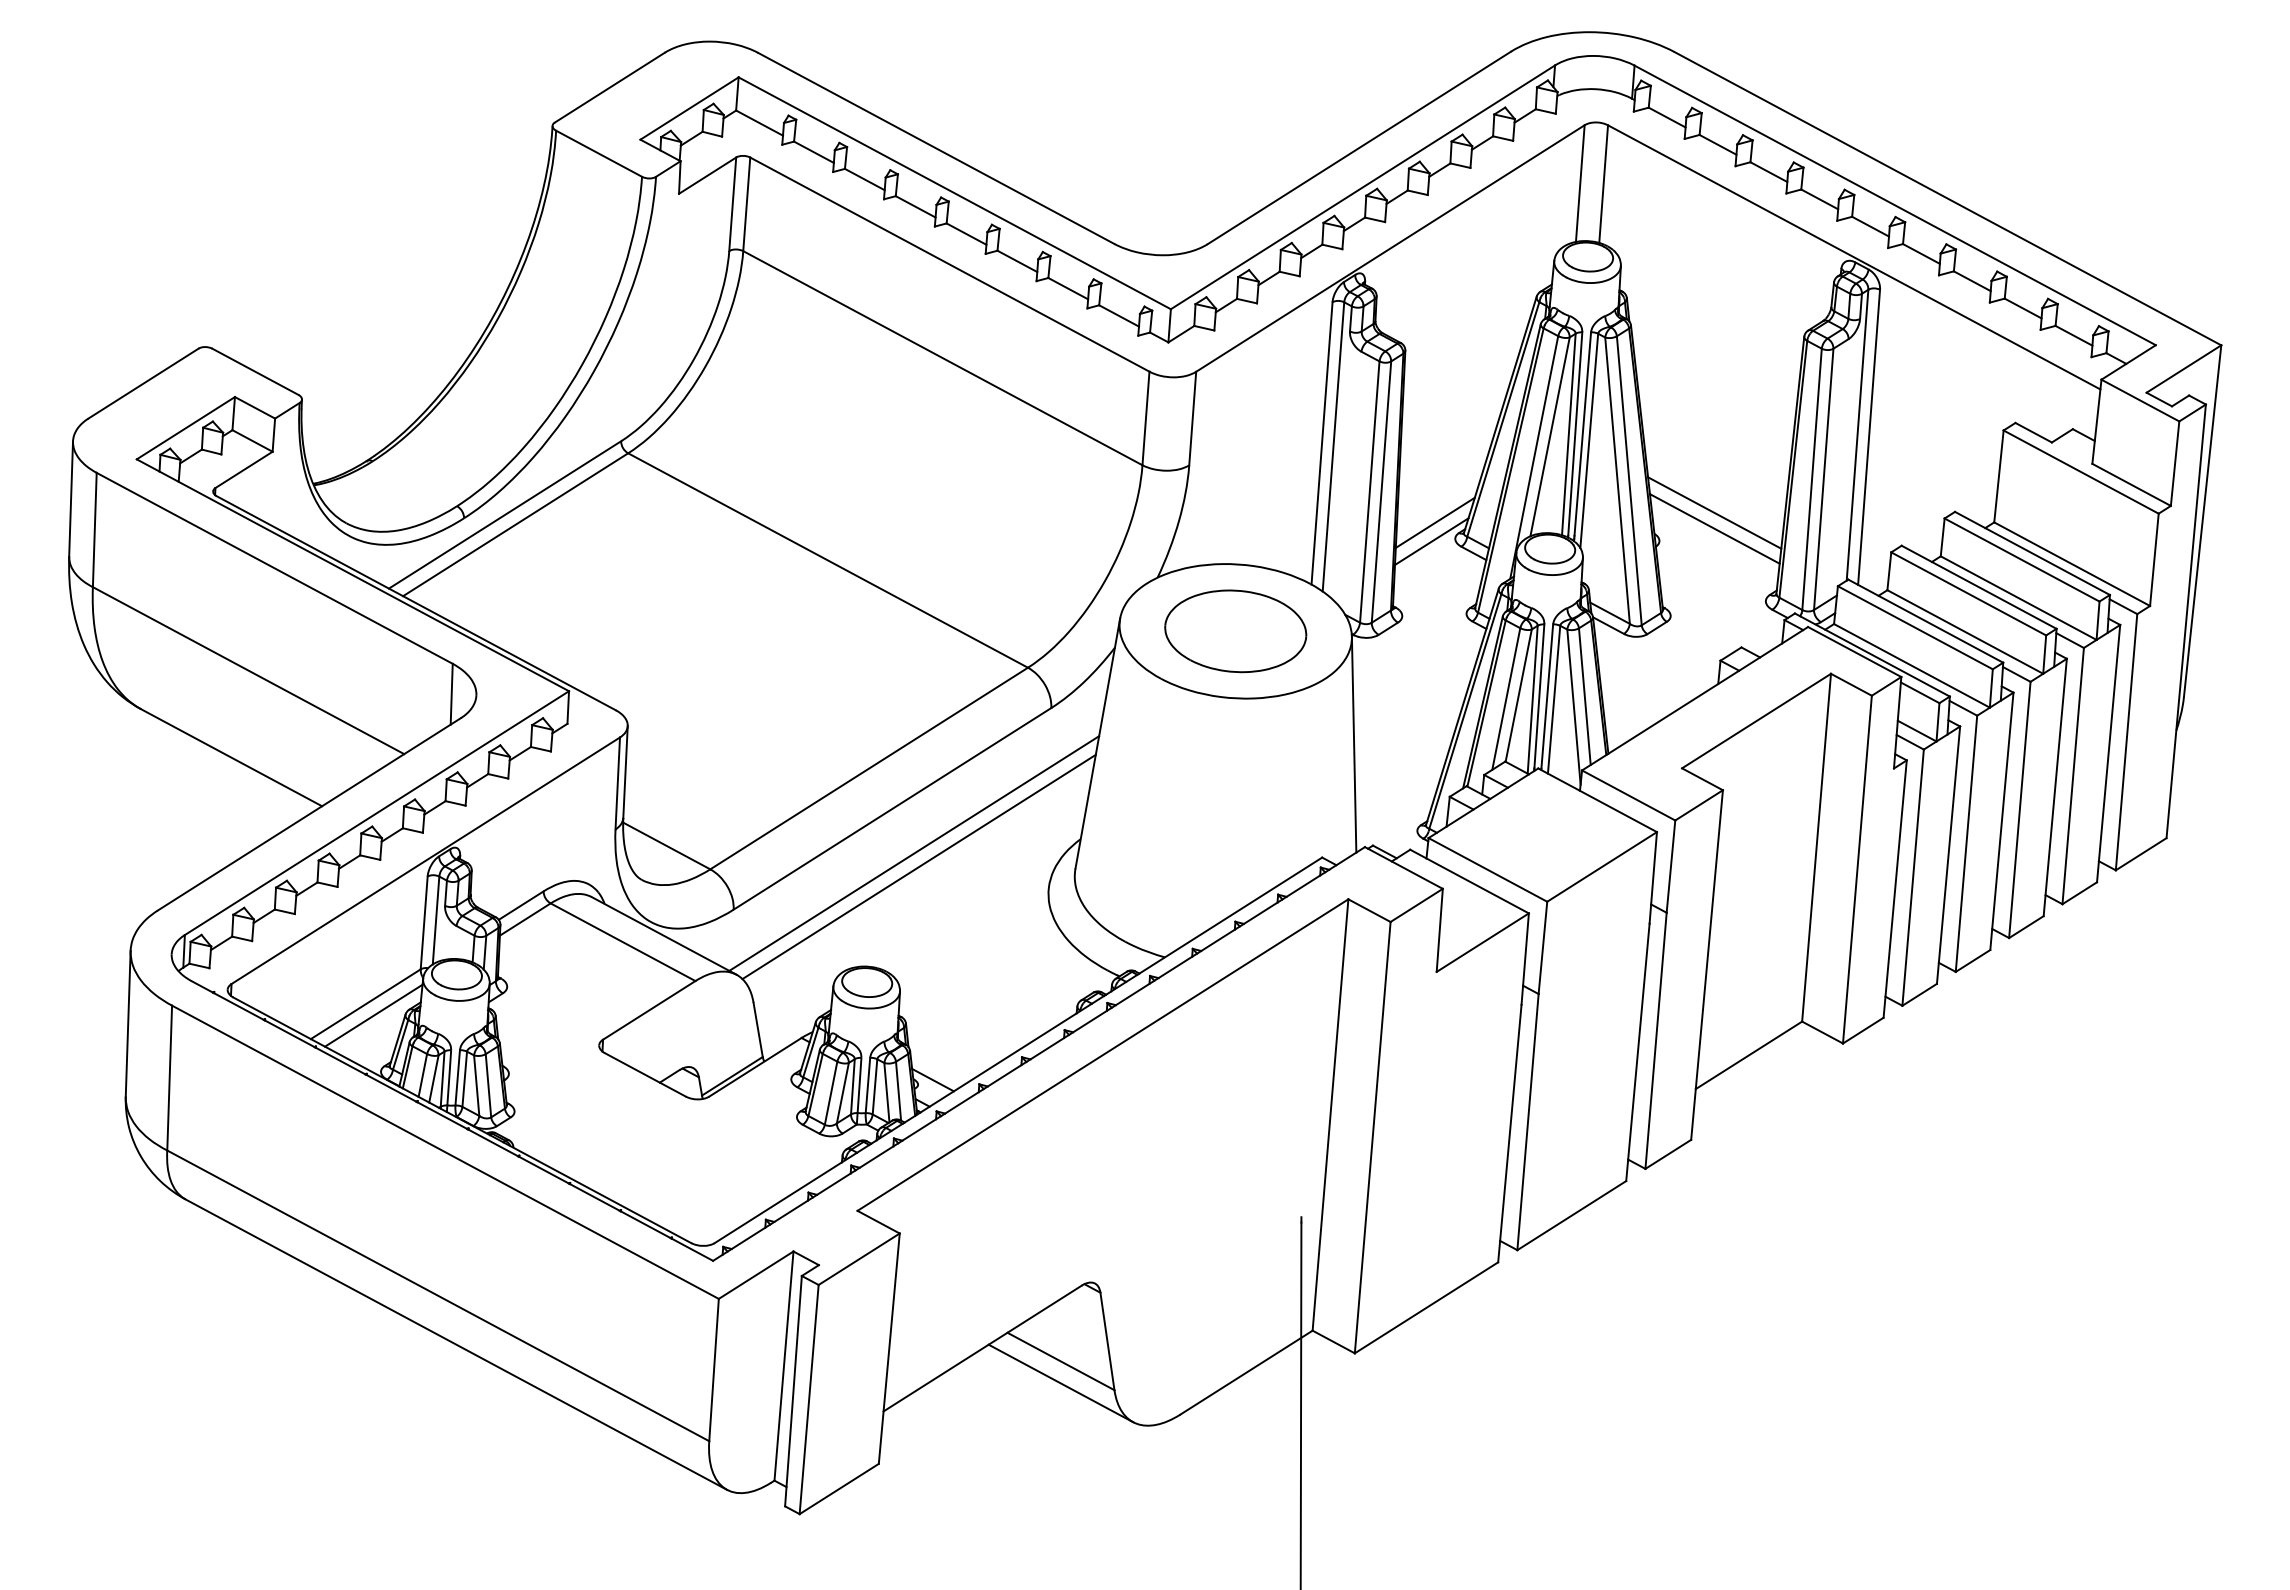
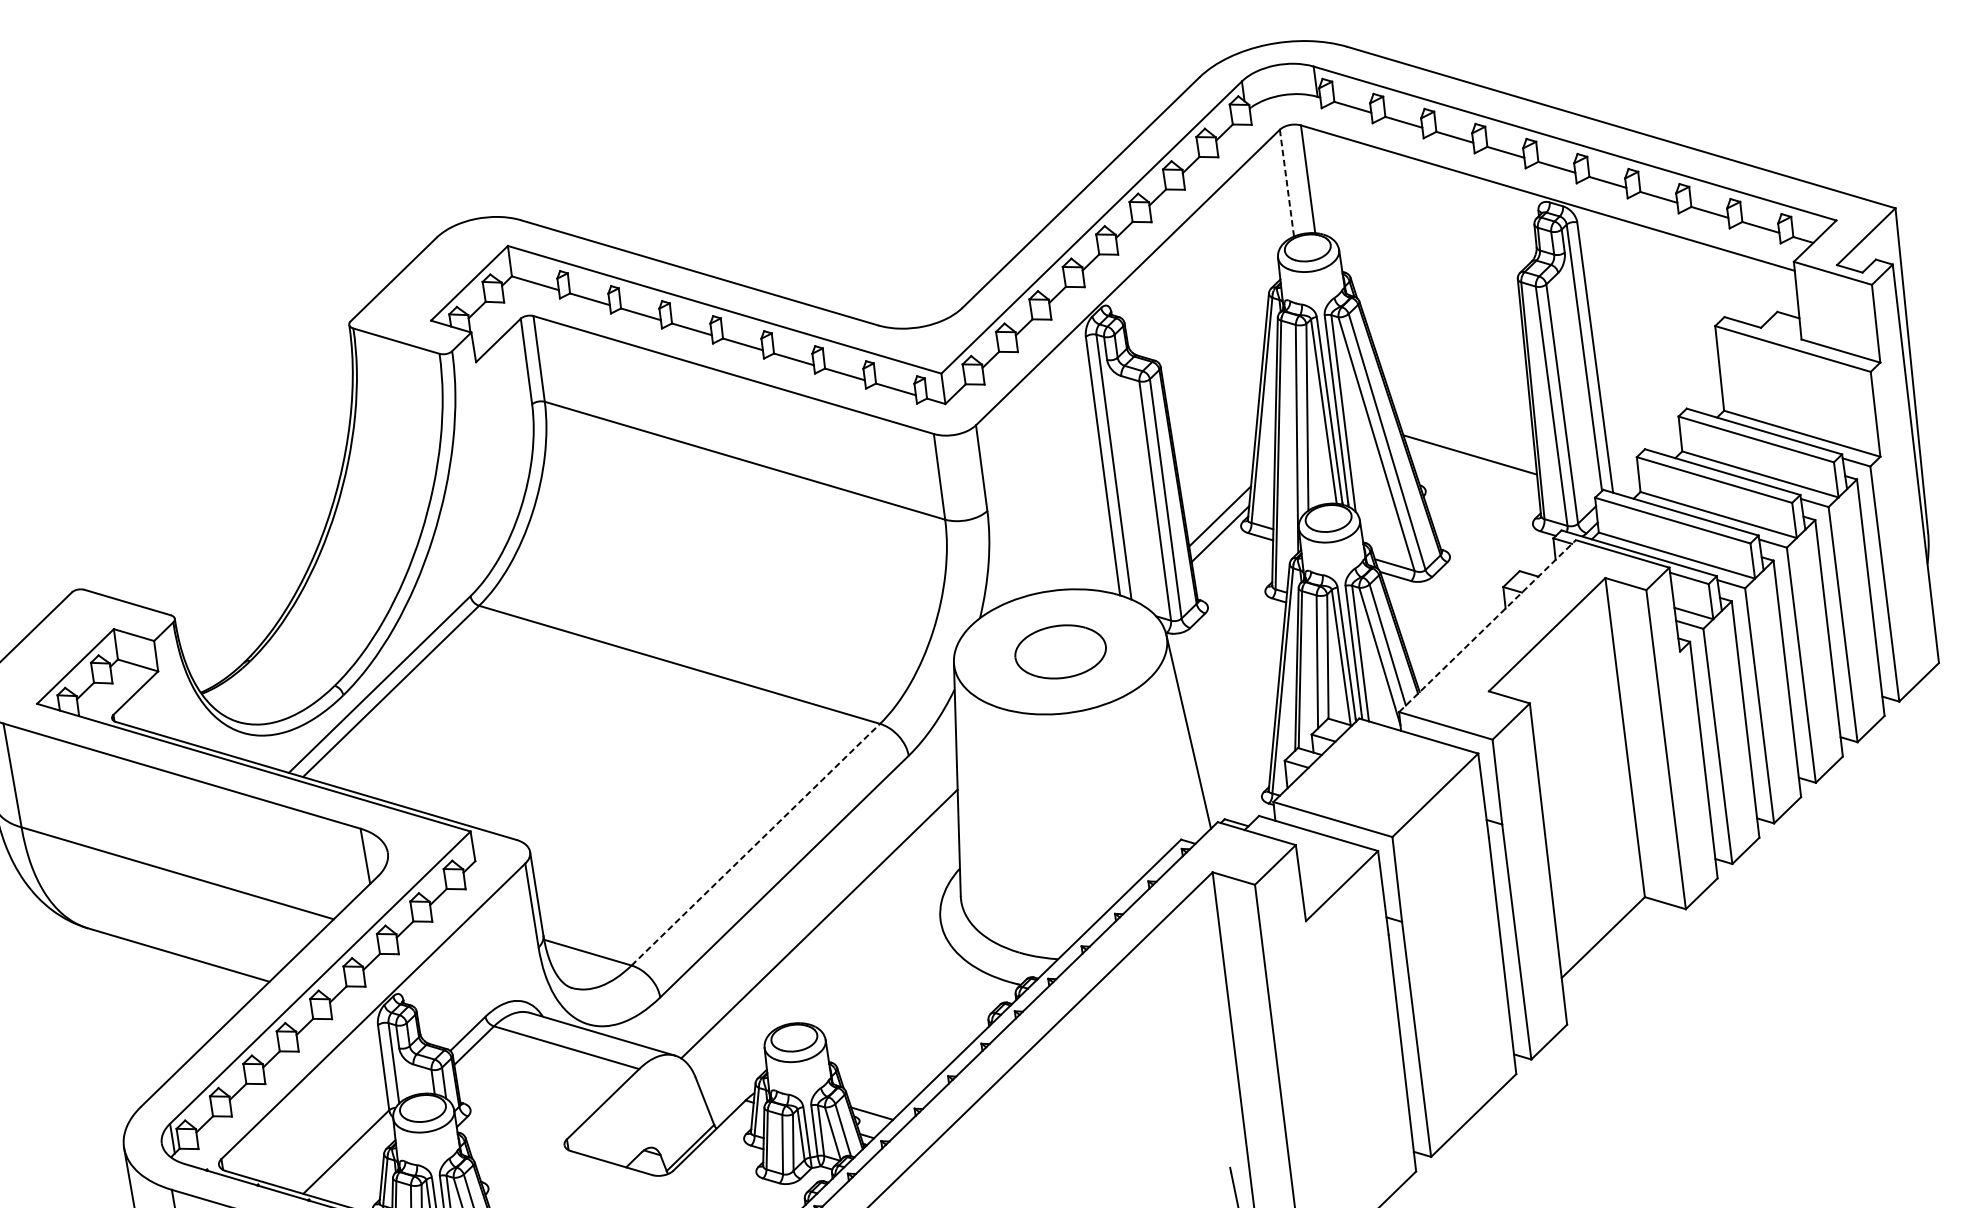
line: (1580, 183) -> (1287, 183), solid -> dashed
line: (1714, 528) -> (1472, 468), removed
part: (1235, 631) -> (1060, 652), size x0.7
line: (1695, 698) -> (1487, 625), solid -> dashed
line: (869, 768) -> (756, 844), solid -> dashed
line: (914, 853) -> (812, 912), removed
line: (373, 1015) -> (355, 1160), removed

